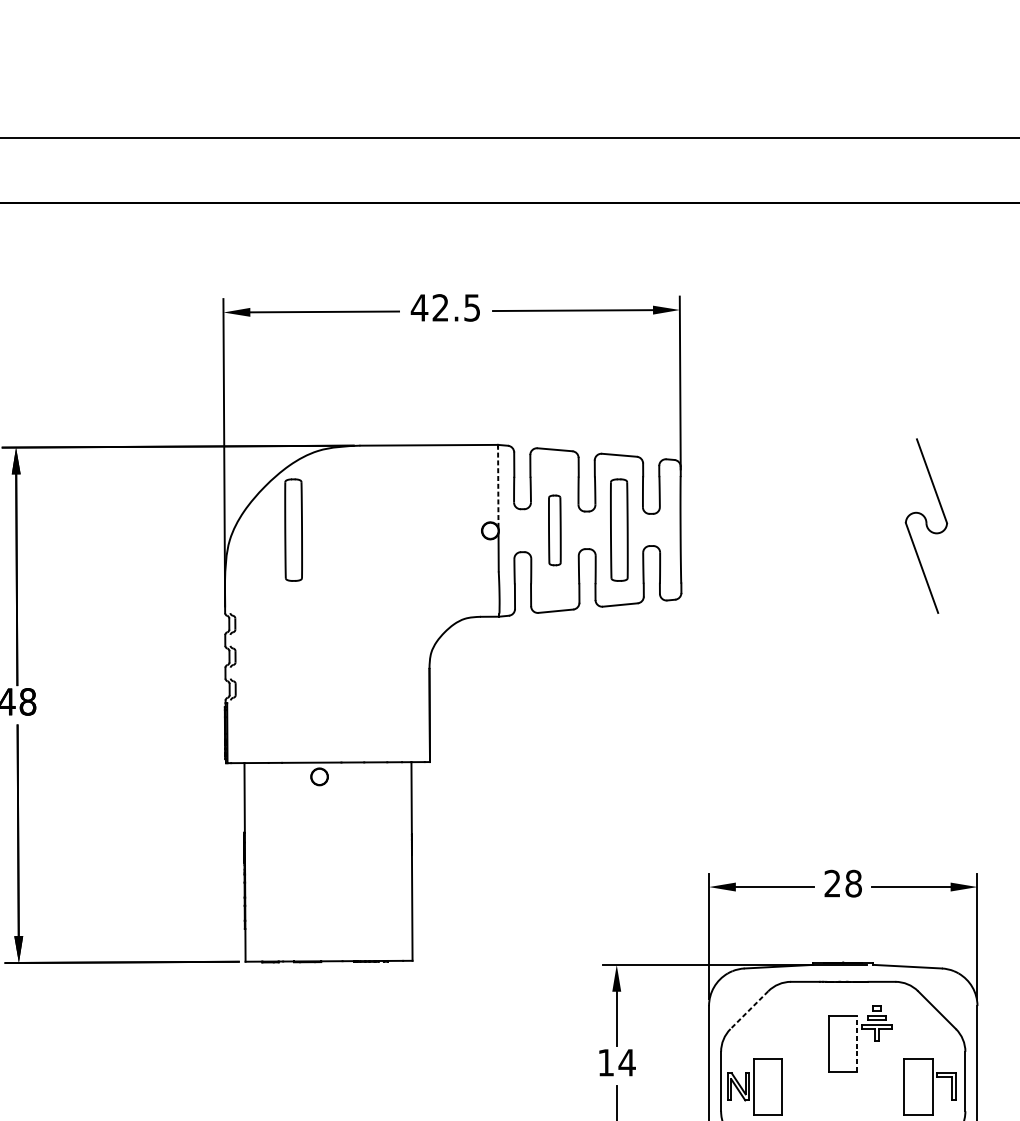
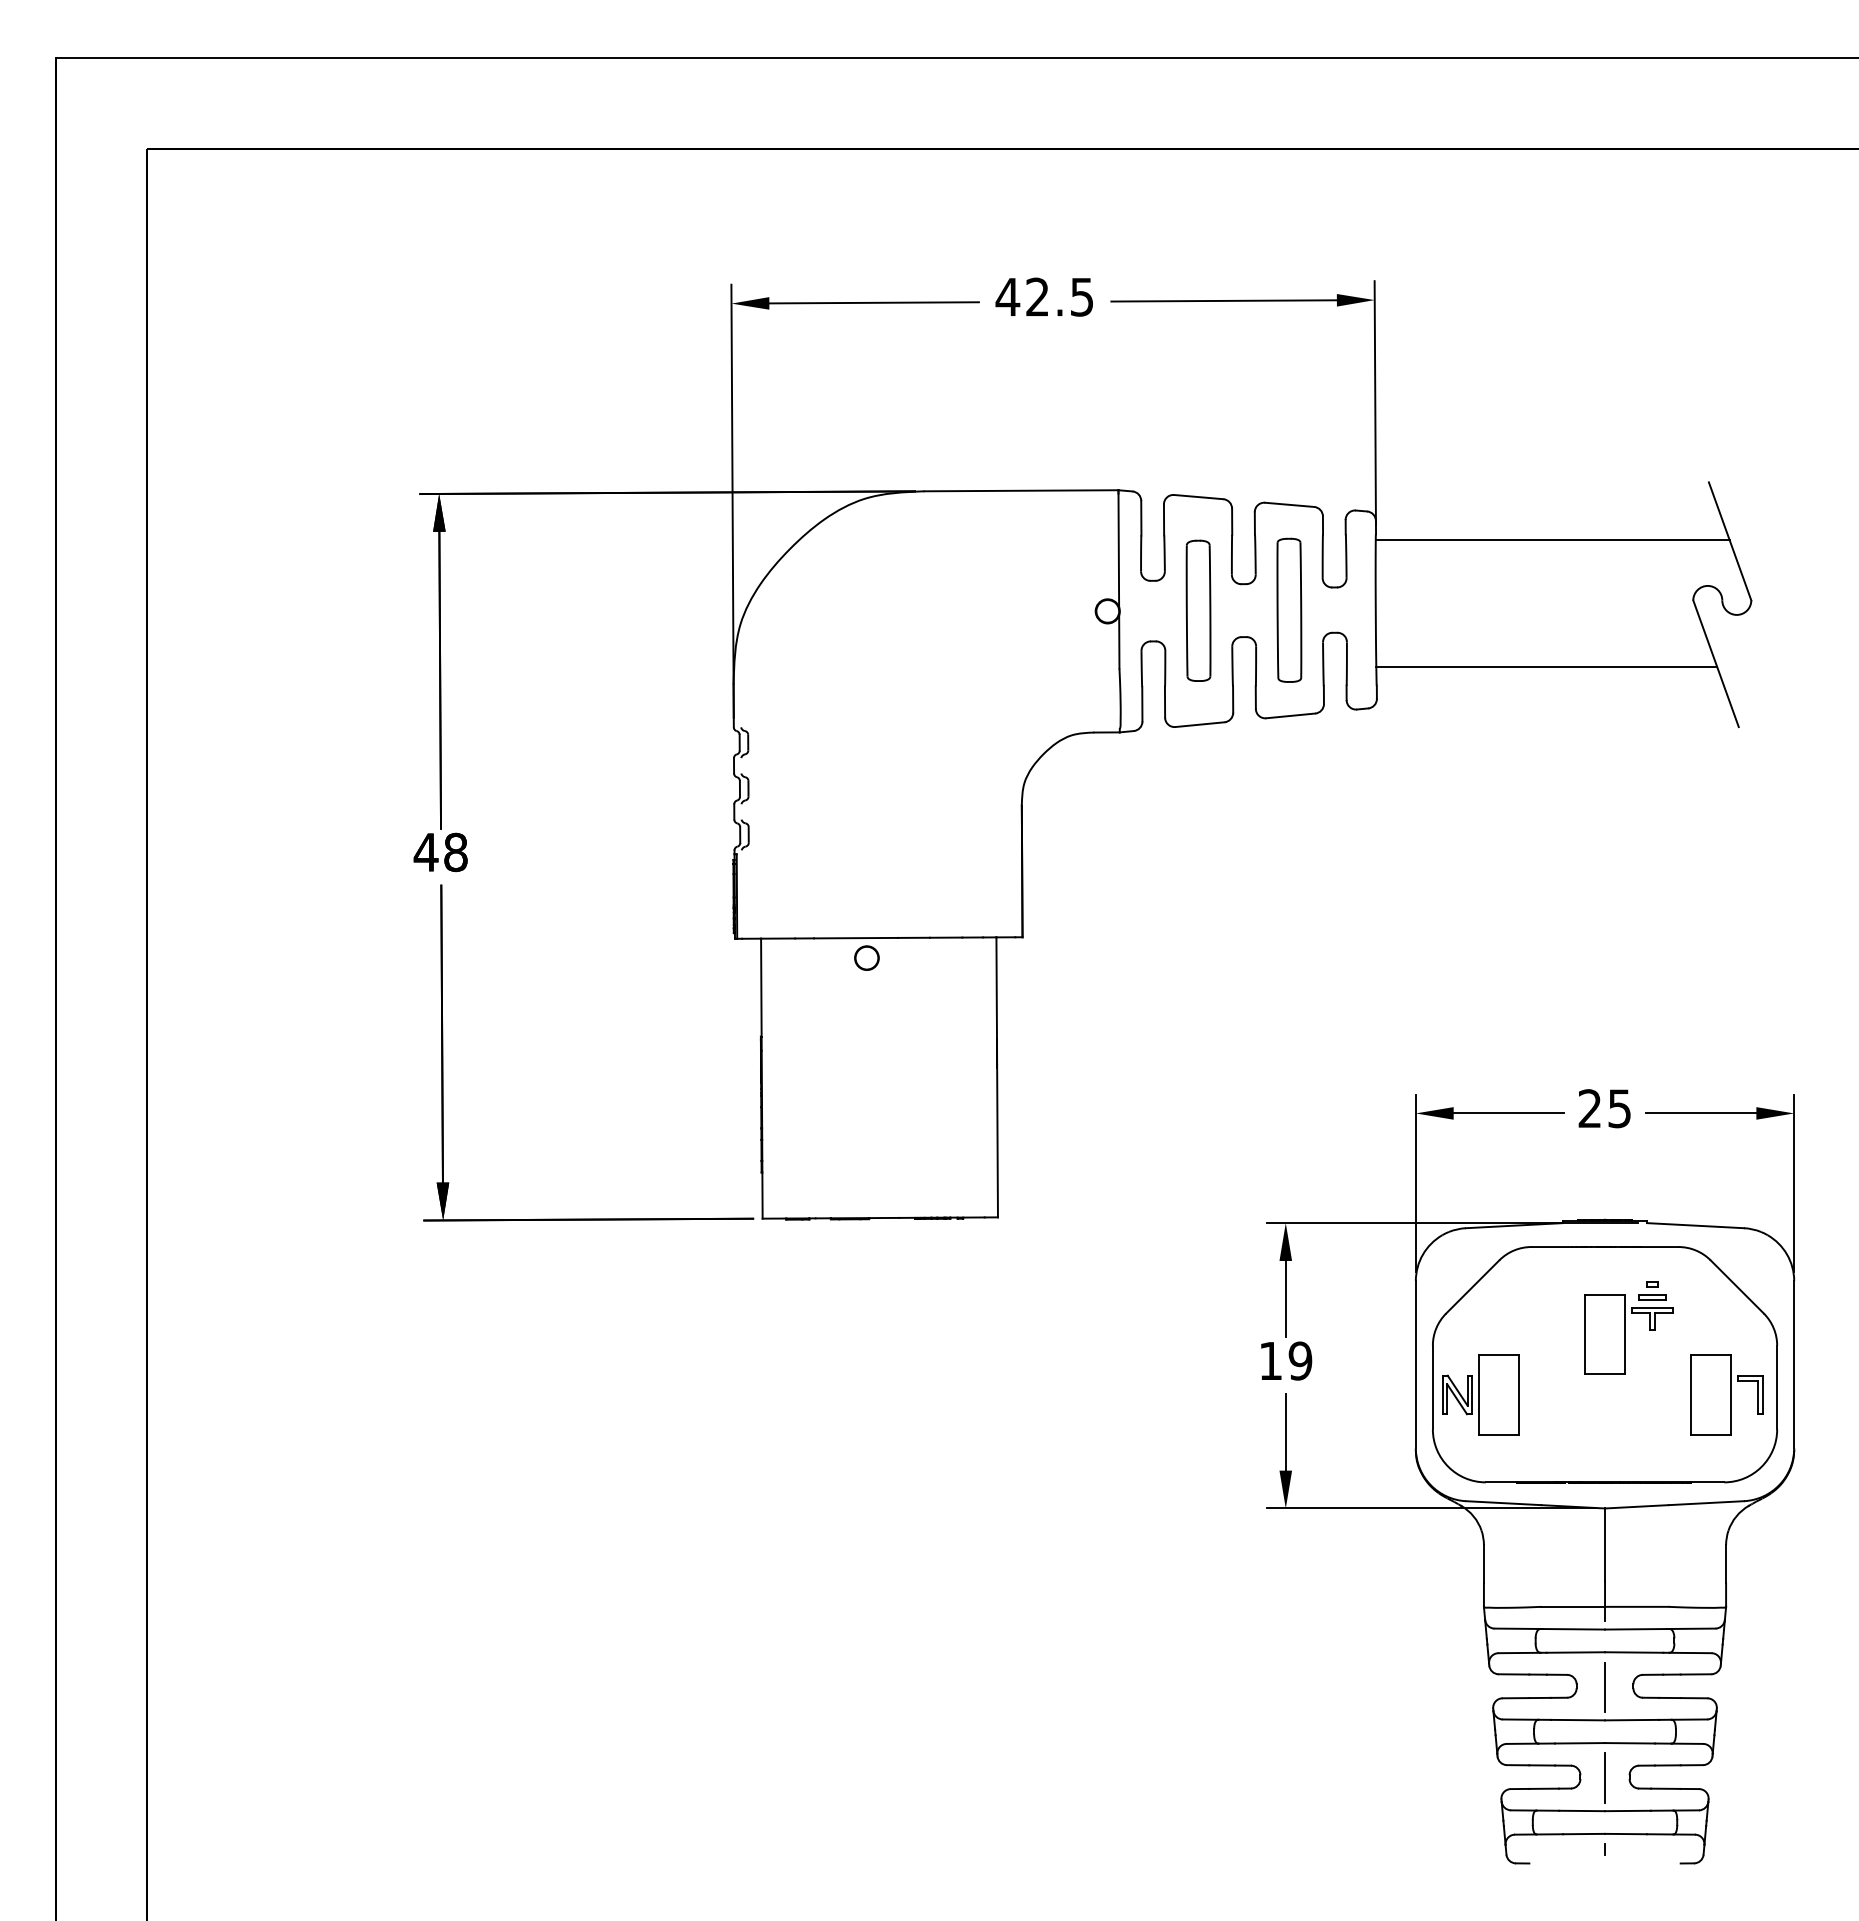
line: (805, 479) -> (1552, 539), added
line: (498, 486) -> (1118, 548), dashed -> solid
part: (293, 529) -> (830, 609), removed
part: (554, 530) -> (1198, 610), size x1.43
line: (801, 569) -> (1546, 666), added
text: (853, 883) -> (1619, 1108), 28 -> 25
line: (749, 1009) -> (1472, 1286), dashed -> solid
line: (857, 1043) -> (1625, 1334), dashed -> solid
text: (627, 1062) -> (1300, 1360), 14 -> 19

